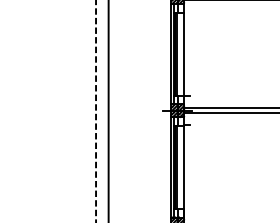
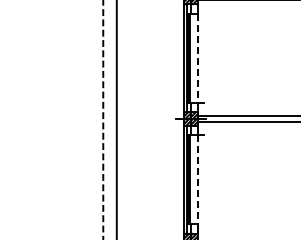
line: (183, 54) -> (197, 58), solid -> dashed
line: (183, 166) -> (197, 179), solid -> dashed

